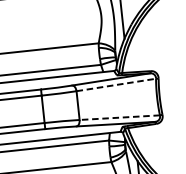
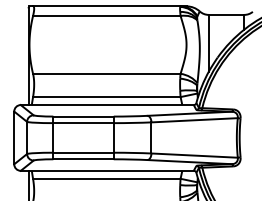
line: (117, 85) -> (195, 120), dashed -> solid
line: (119, 117) -> (194, 155), dashed -> solid

